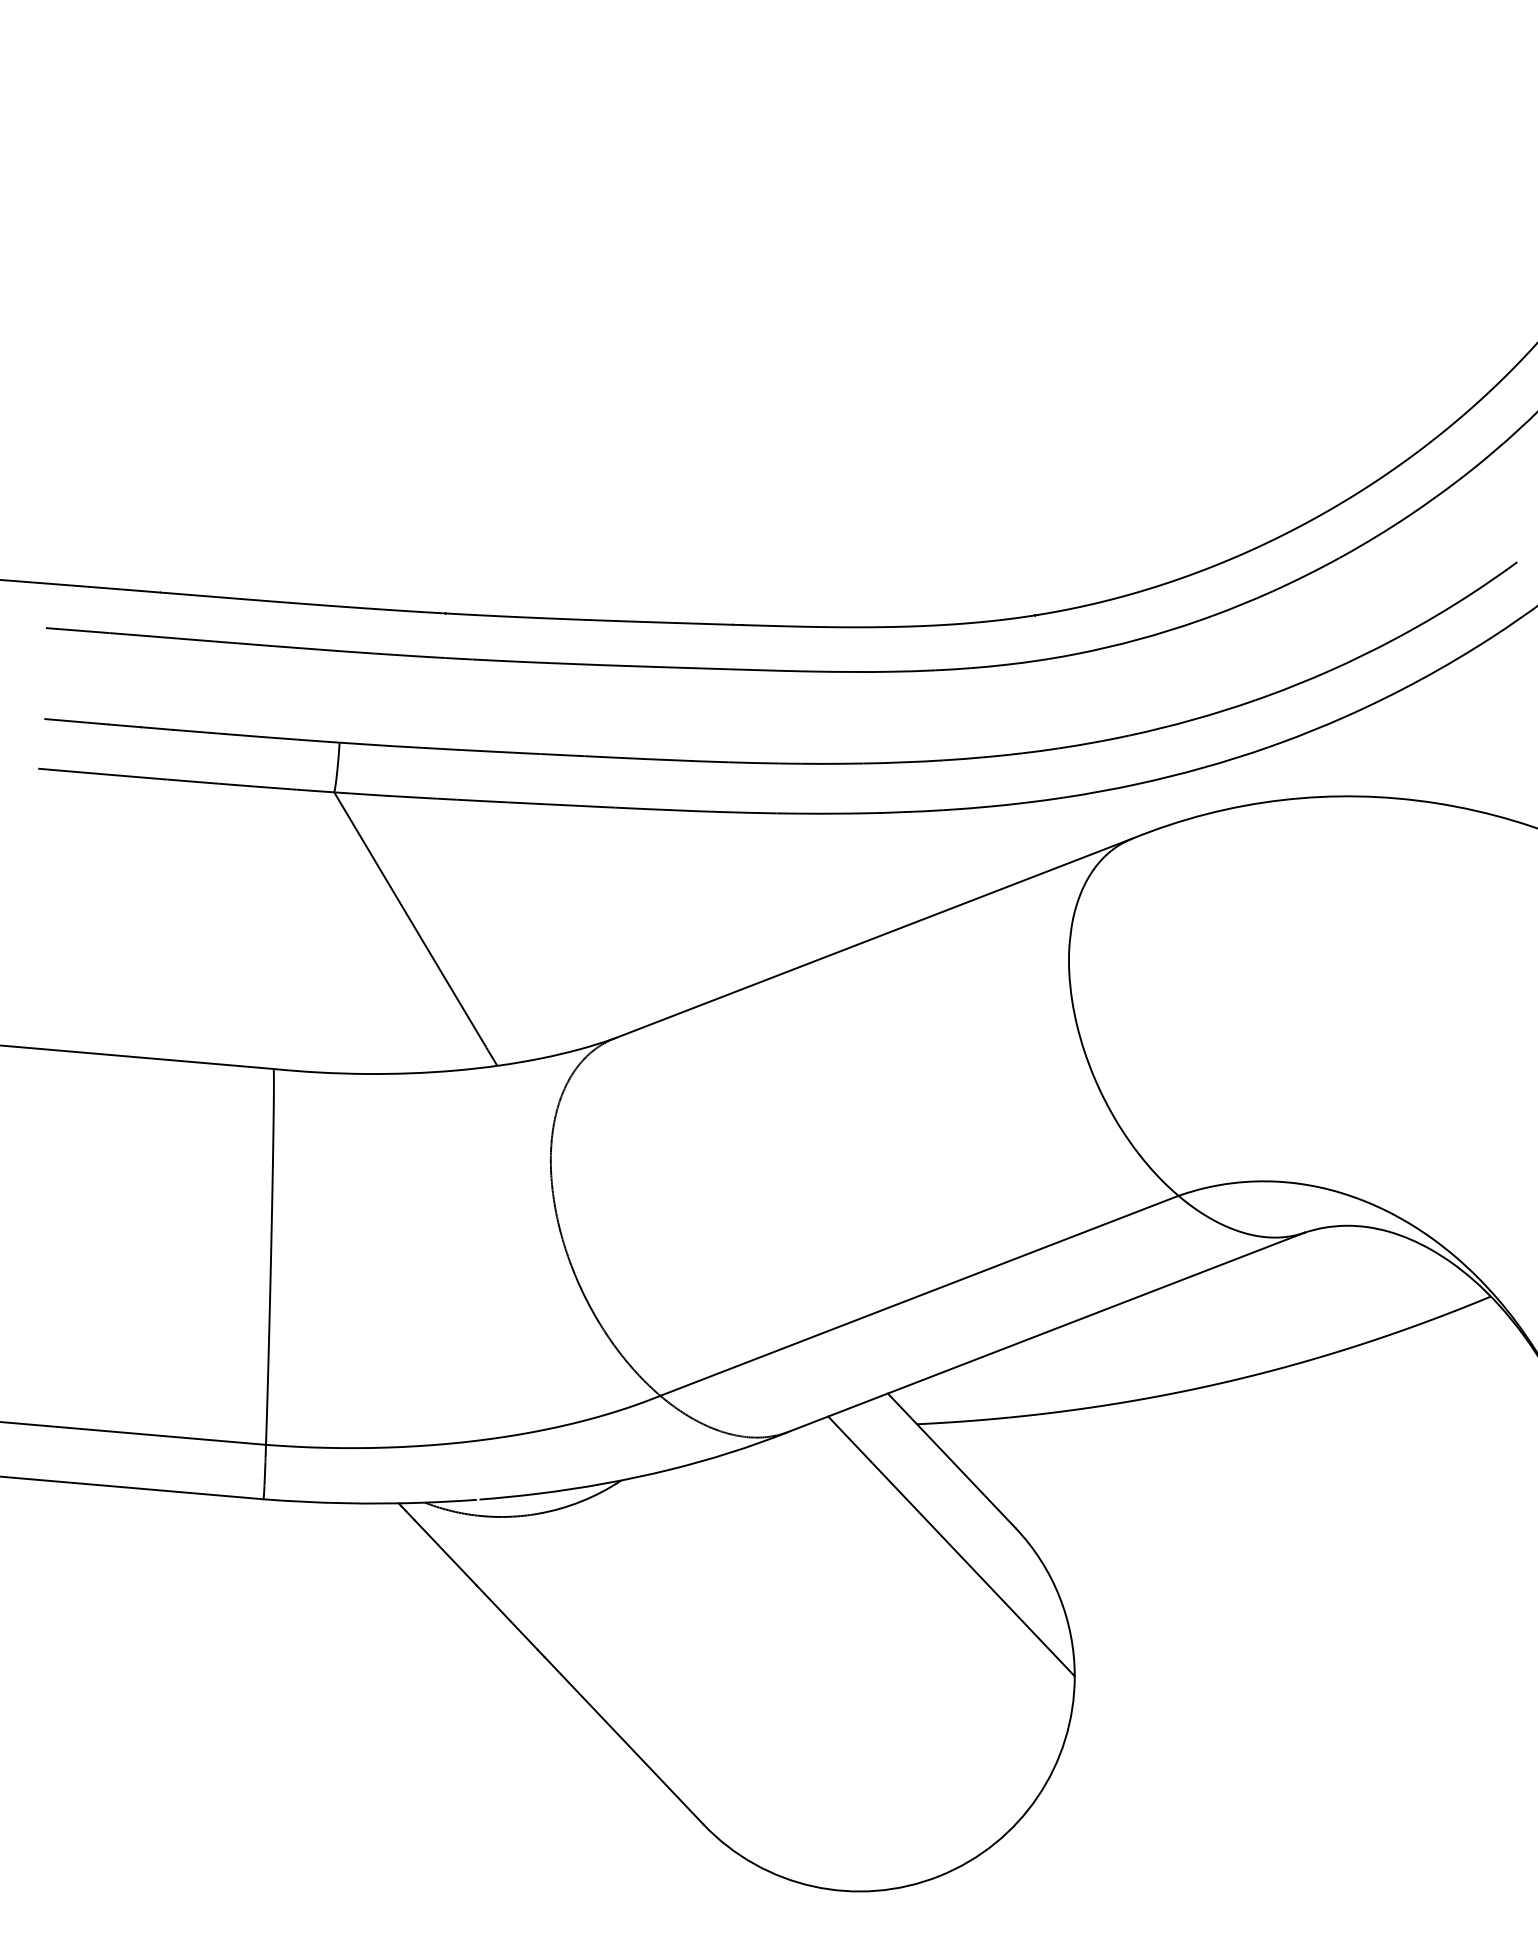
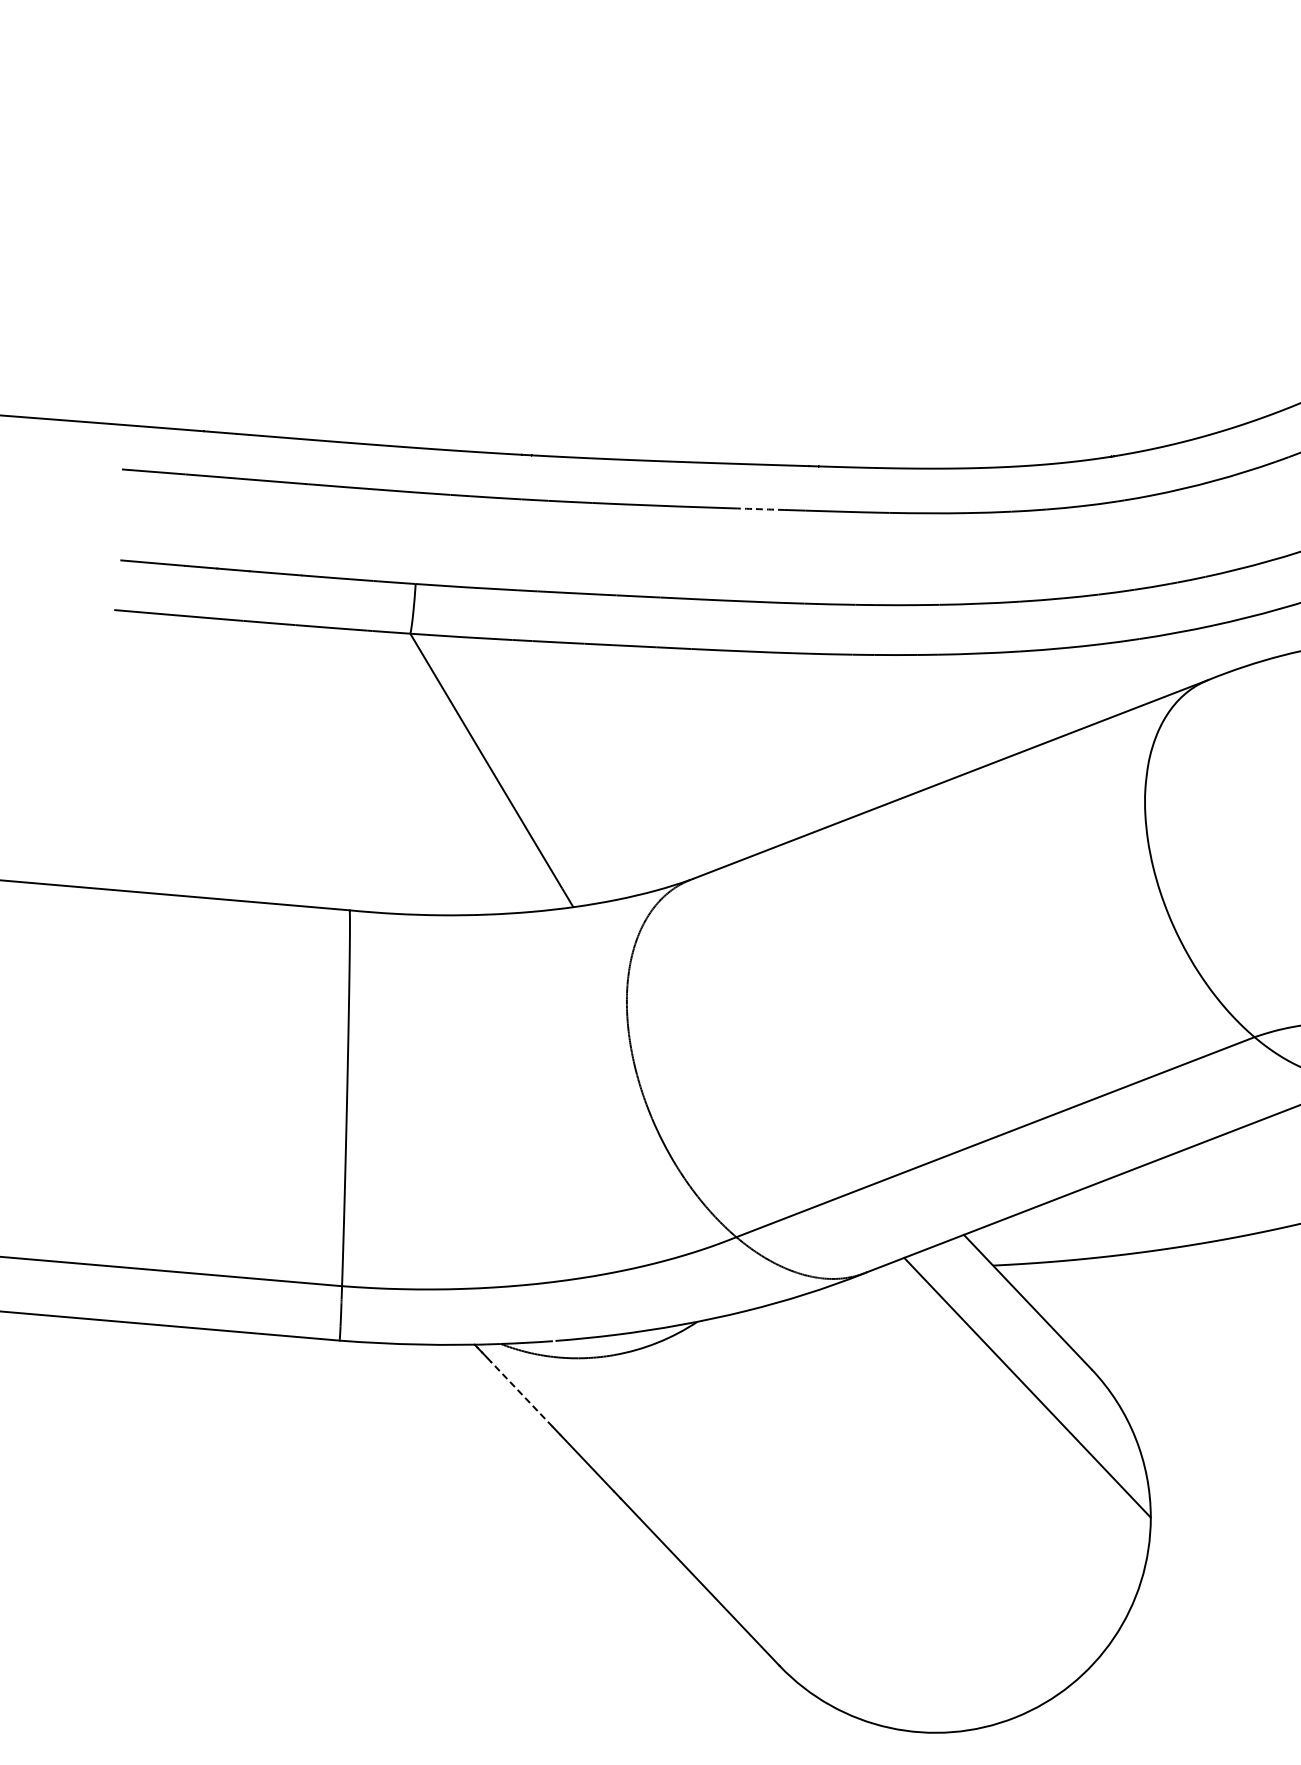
arc: (683, 667) -> (759, 508), solid -> dashed
line: (445, 1552) -> (521, 1393), solid -> dashed

